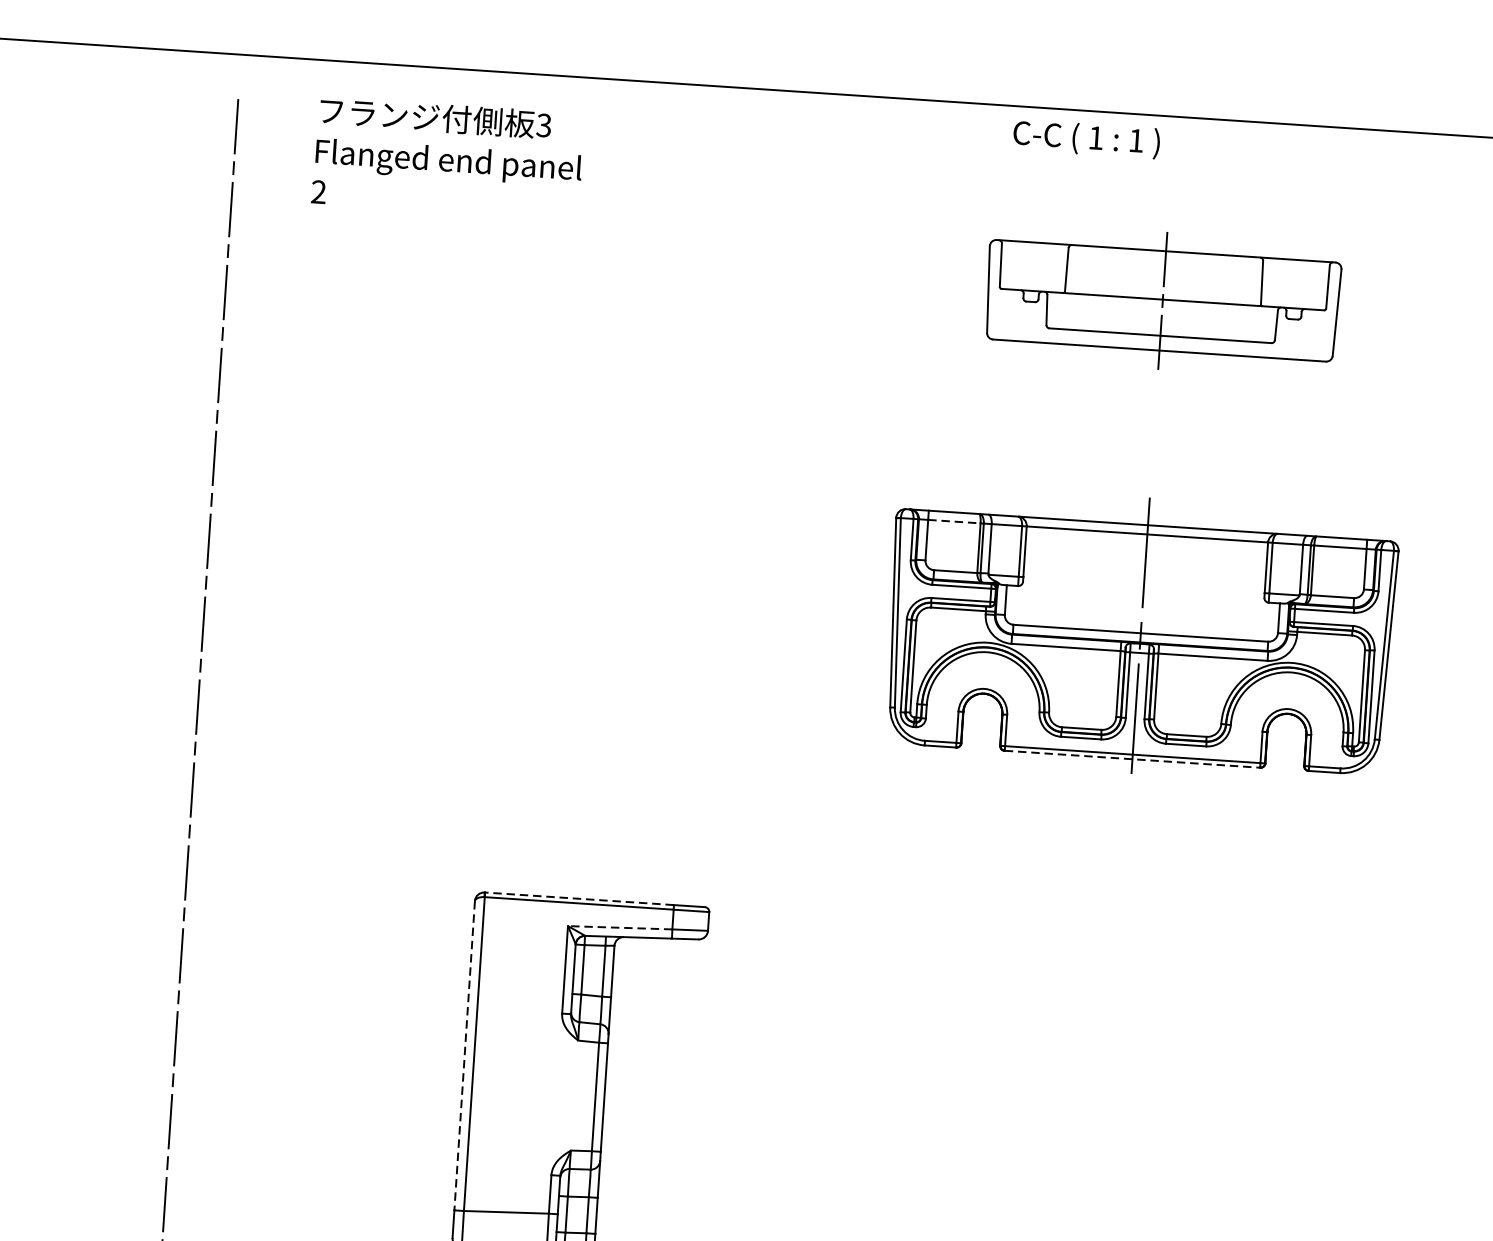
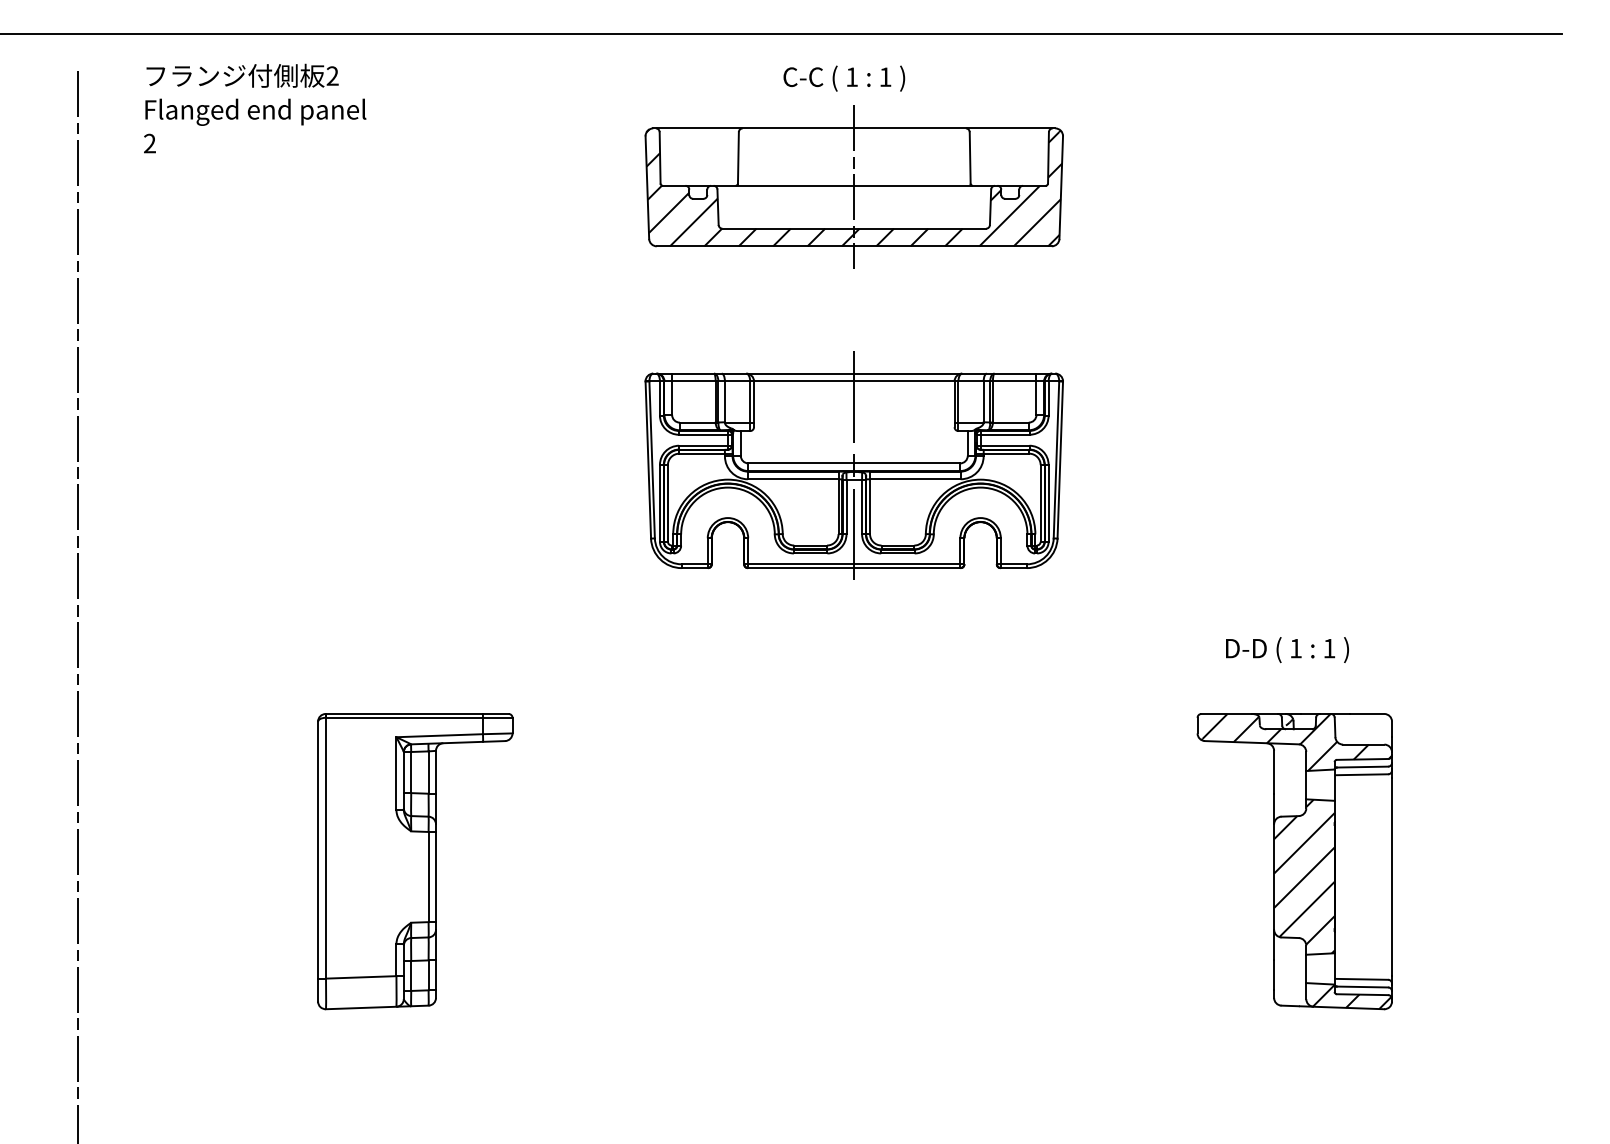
text: (543, 124) -> (332, 75), 3 -> 2
text: (1086, 139) -> (844, 78), moved
part: (1162, 299) -> (853, 186), size x1.43
line: (953, 521) -> (693, 381), dashed -> solid
line: (1132, 759) -> (854, 568), dashed -> solid
line: (578, 898) -> (403, 713), dashed -> solid
line: (619, 927) -> (439, 735), dashed -> solid
line: (465, 1056) -> (318, 850), dashed -> solid

